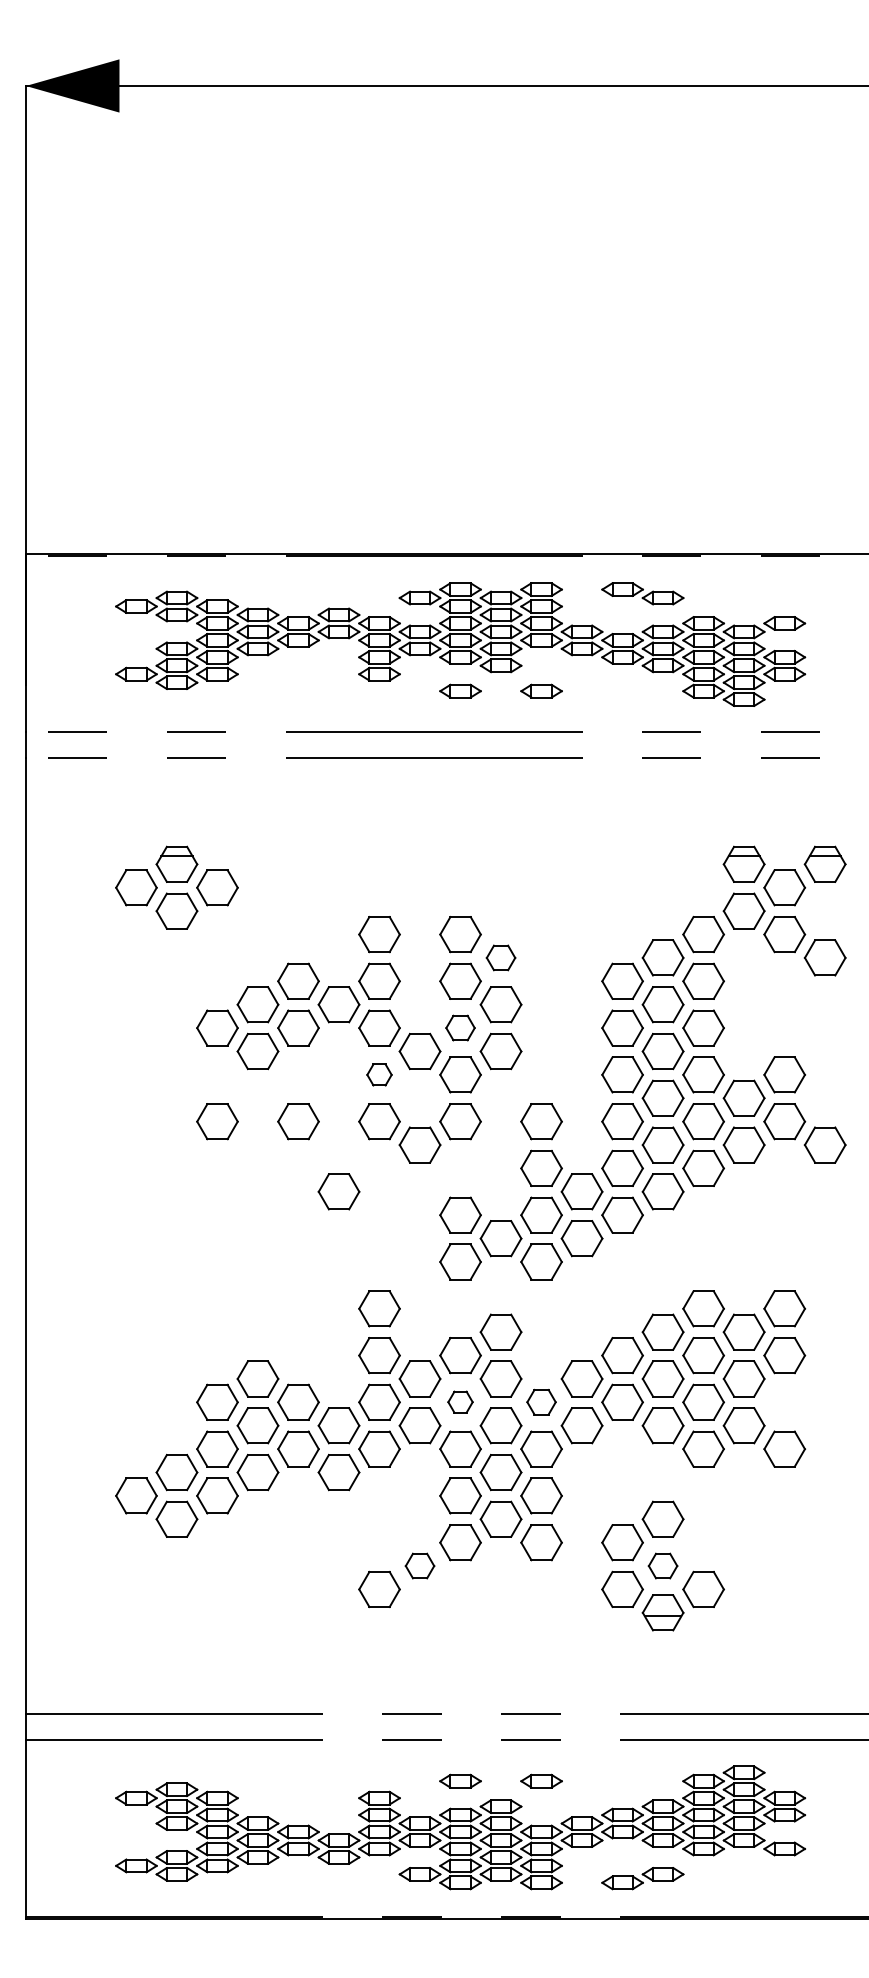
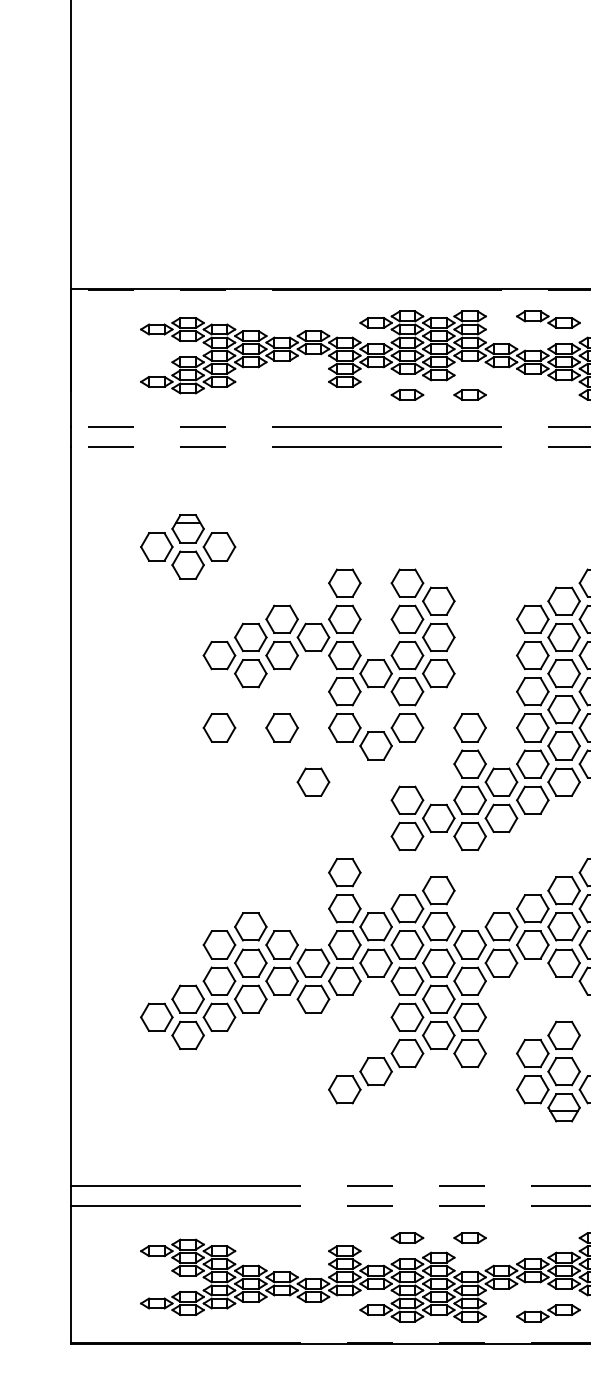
part: (500, 957) -> (438, 600), size x1.43
part: (460, 1027) -> (407, 655), size x1.43
part: (379, 1074) -> (344, 691), size x1.67
part: (460, 1401) -> (407, 944), size x1.67
part: (541, 1401) -> (470, 944), size x1.43
part: (419, 1565) -> (375, 1071), size x1.43
part: (662, 1565) -> (563, 1071), size x1.43

